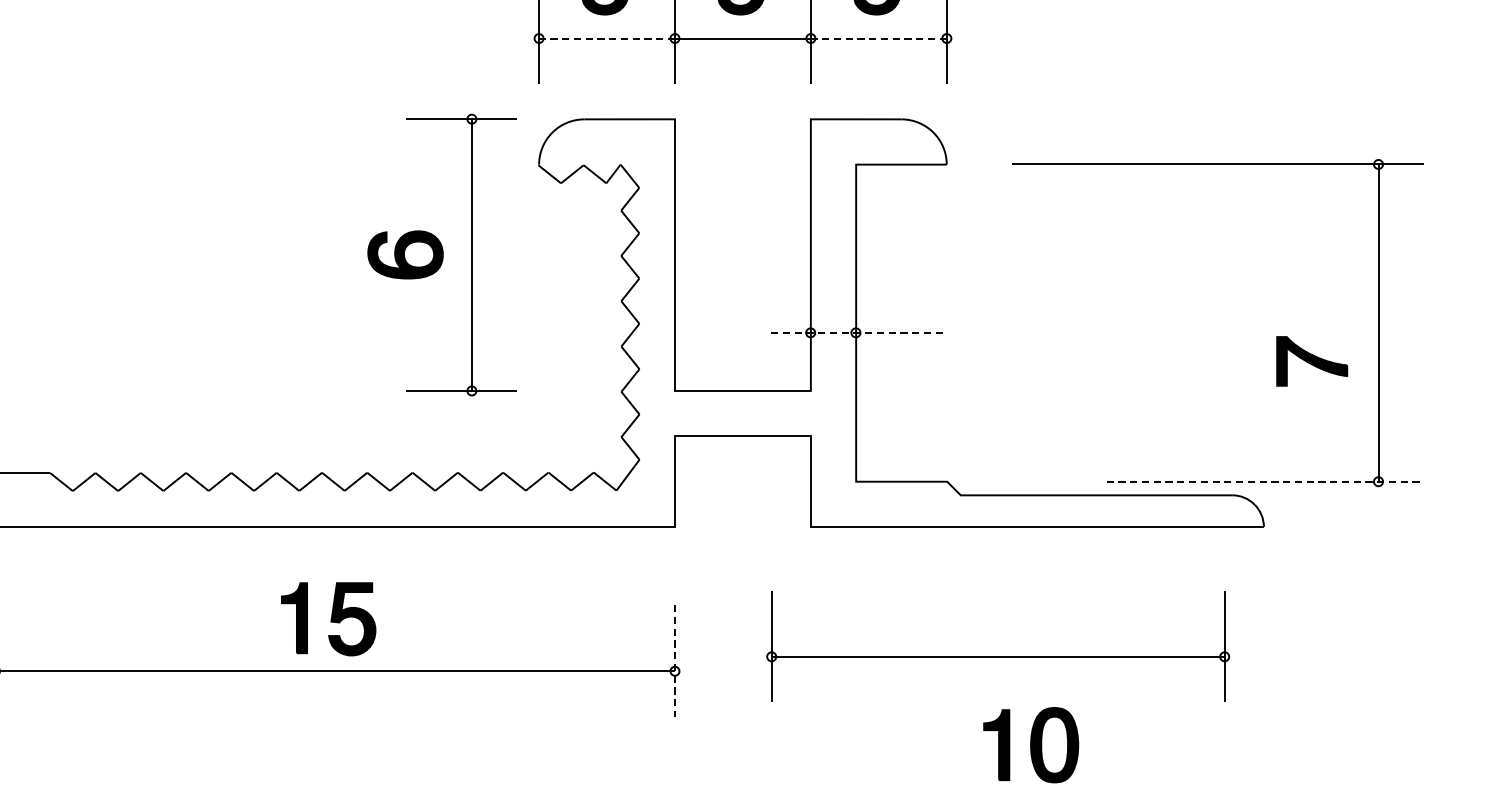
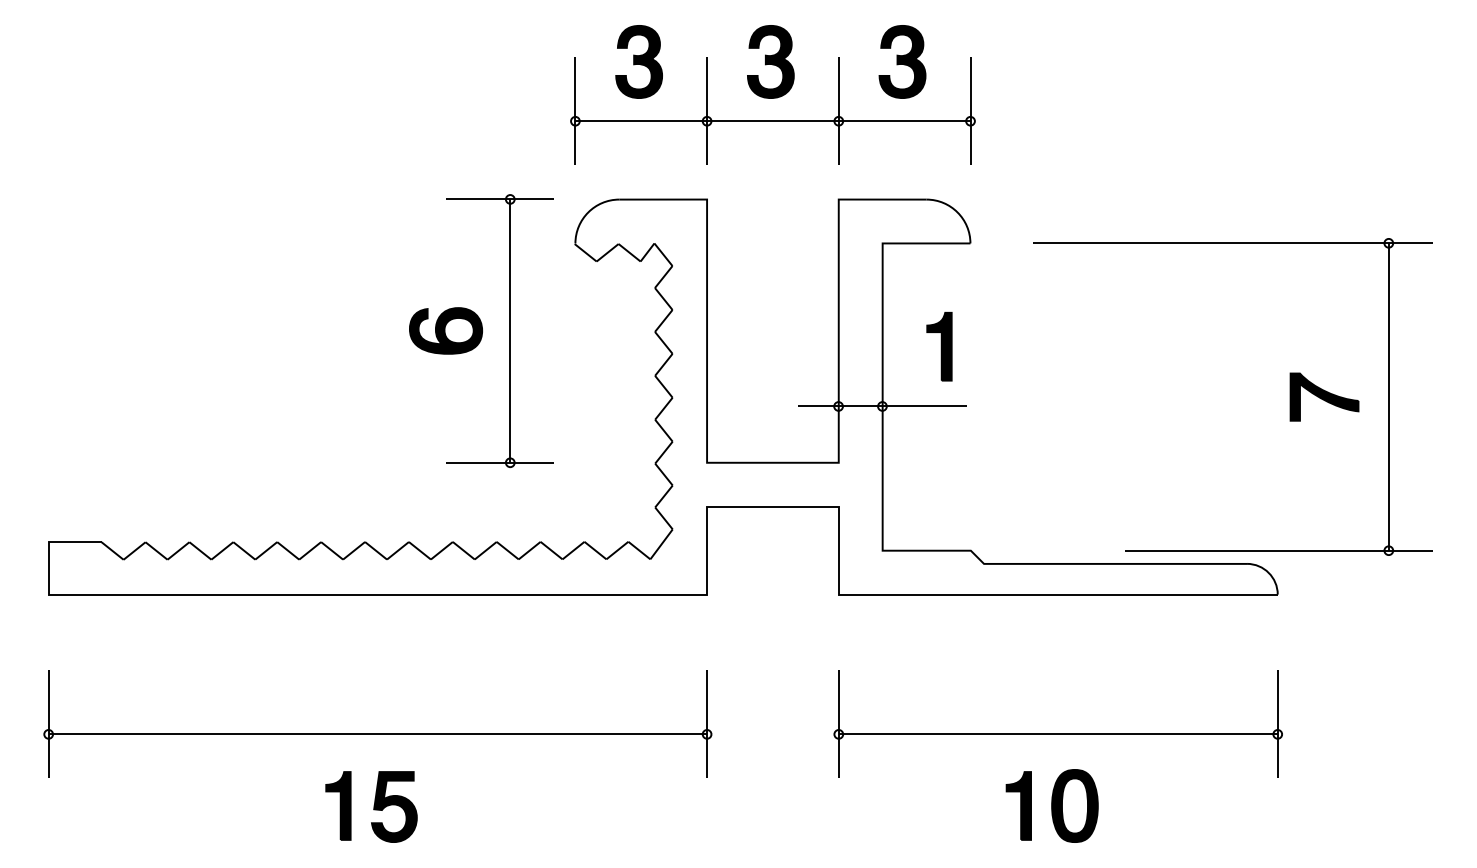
line: (607, 38) -> (641, 121), dashed -> solid
line: (878, 38) -> (904, 121), dashed -> solid
part: (914, 270) -> (939, 346), added
line: (854, 332) -> (881, 406), dashed -> solid
part: (1312, 360) -> (1324, 396), moved
line: (1265, 481) -> (1279, 550), dashed -> solid
part: (328, 618) -> (371, 806), moved
part: (997, 655) -> (1057, 733), moved
line: (675, 661) -> (707, 724), dashed -> solid

